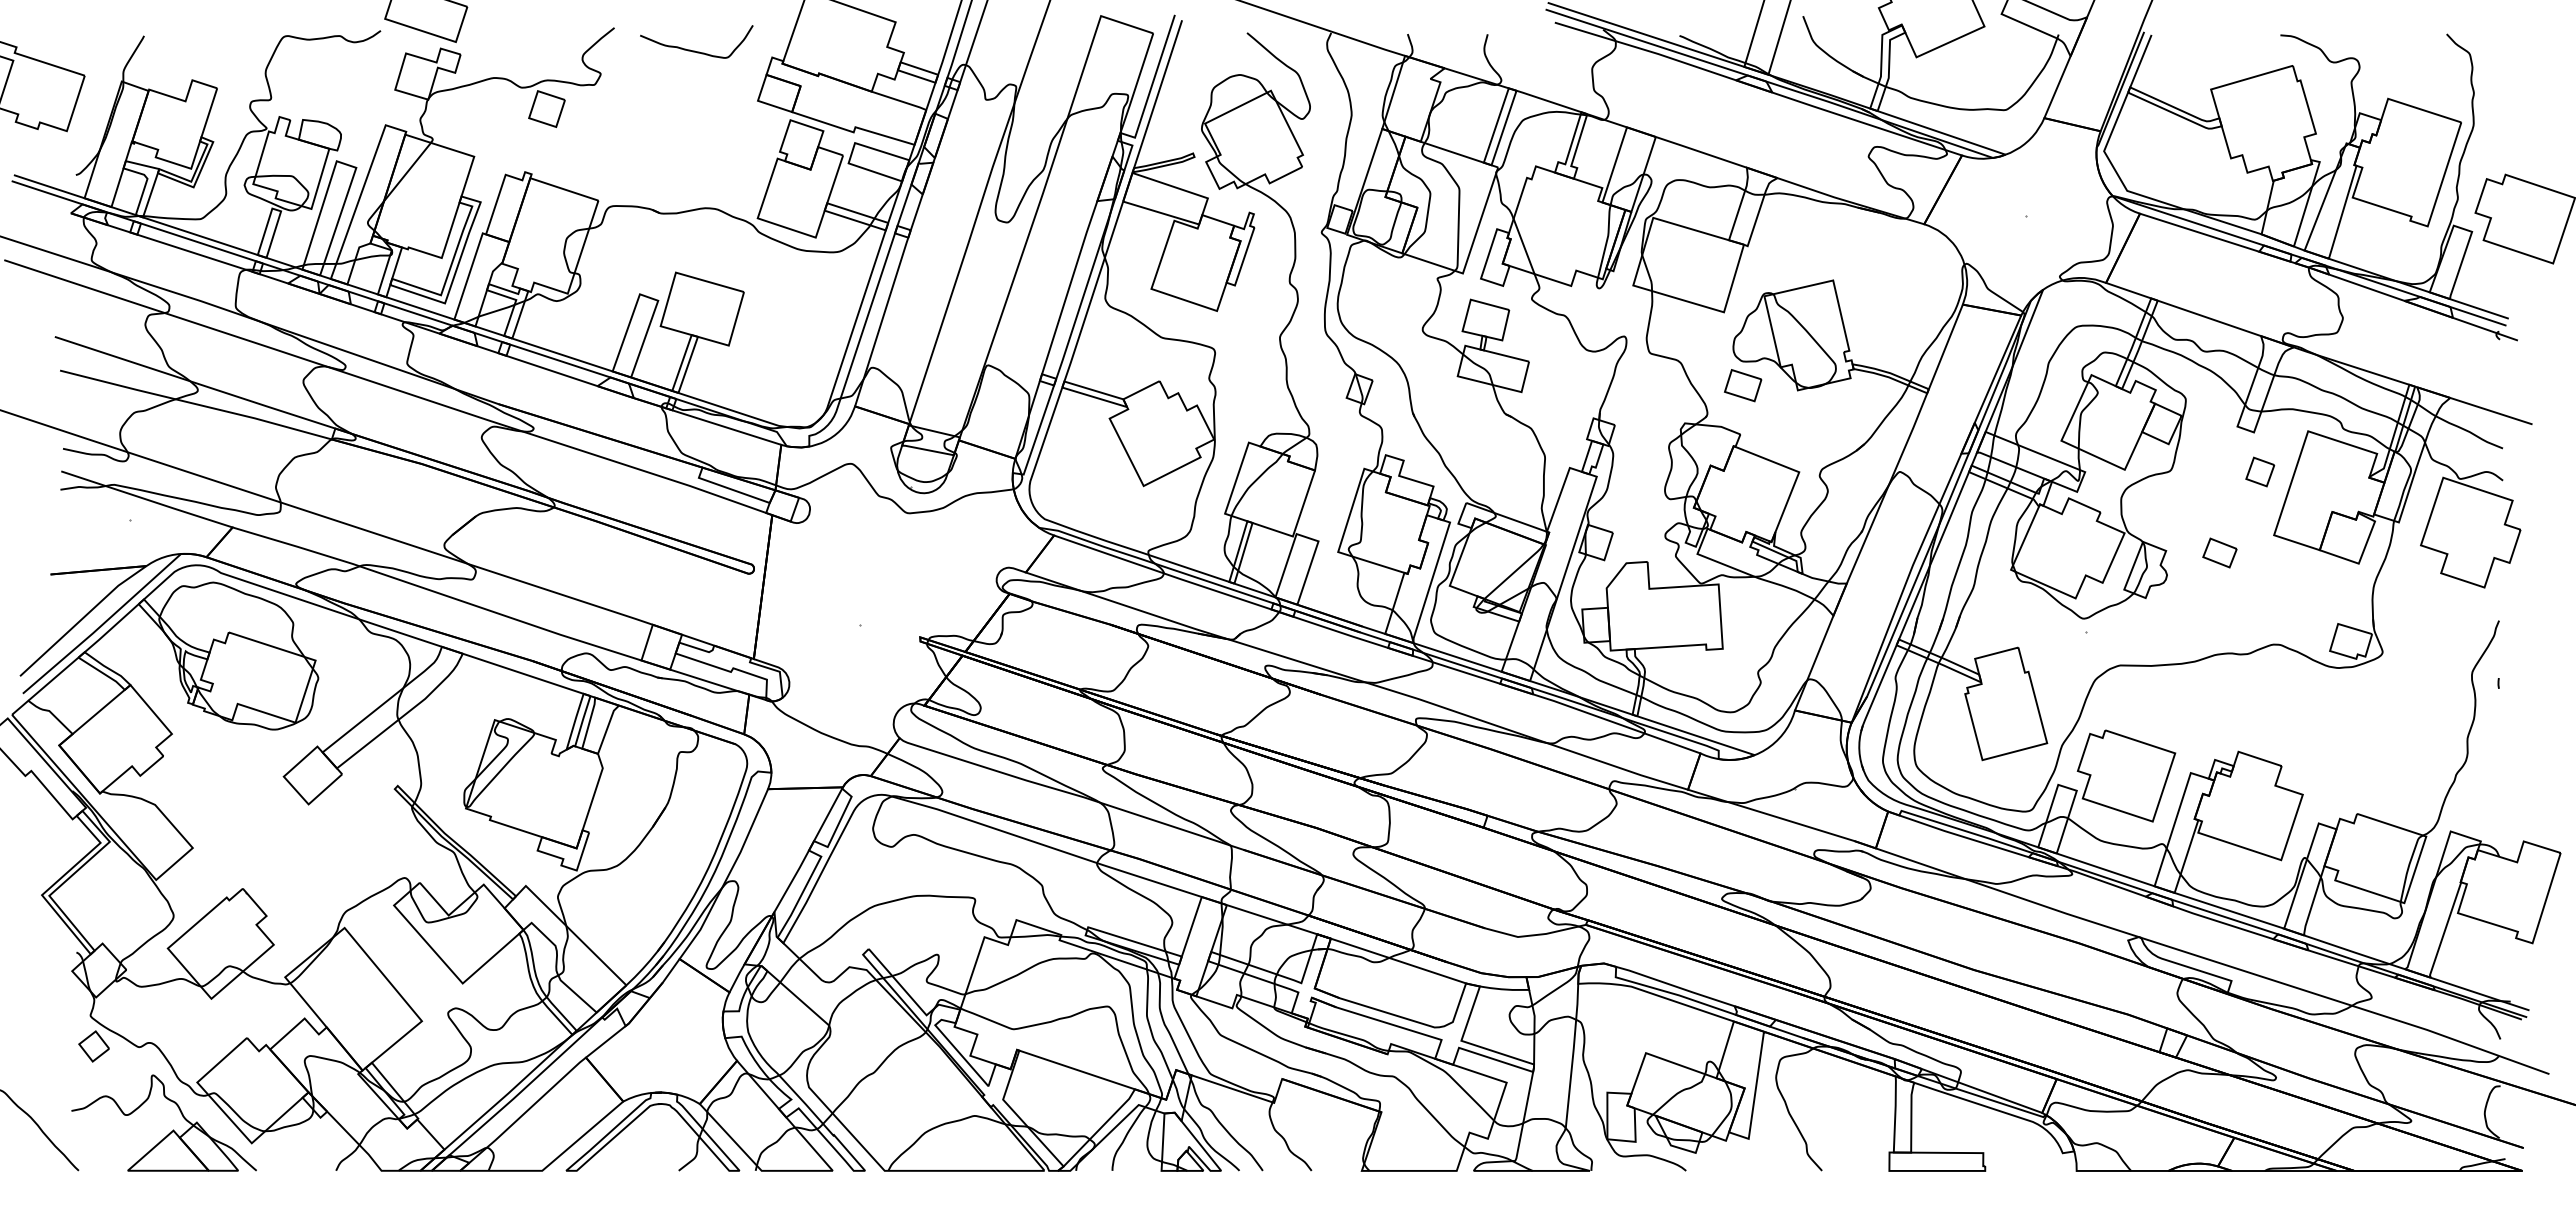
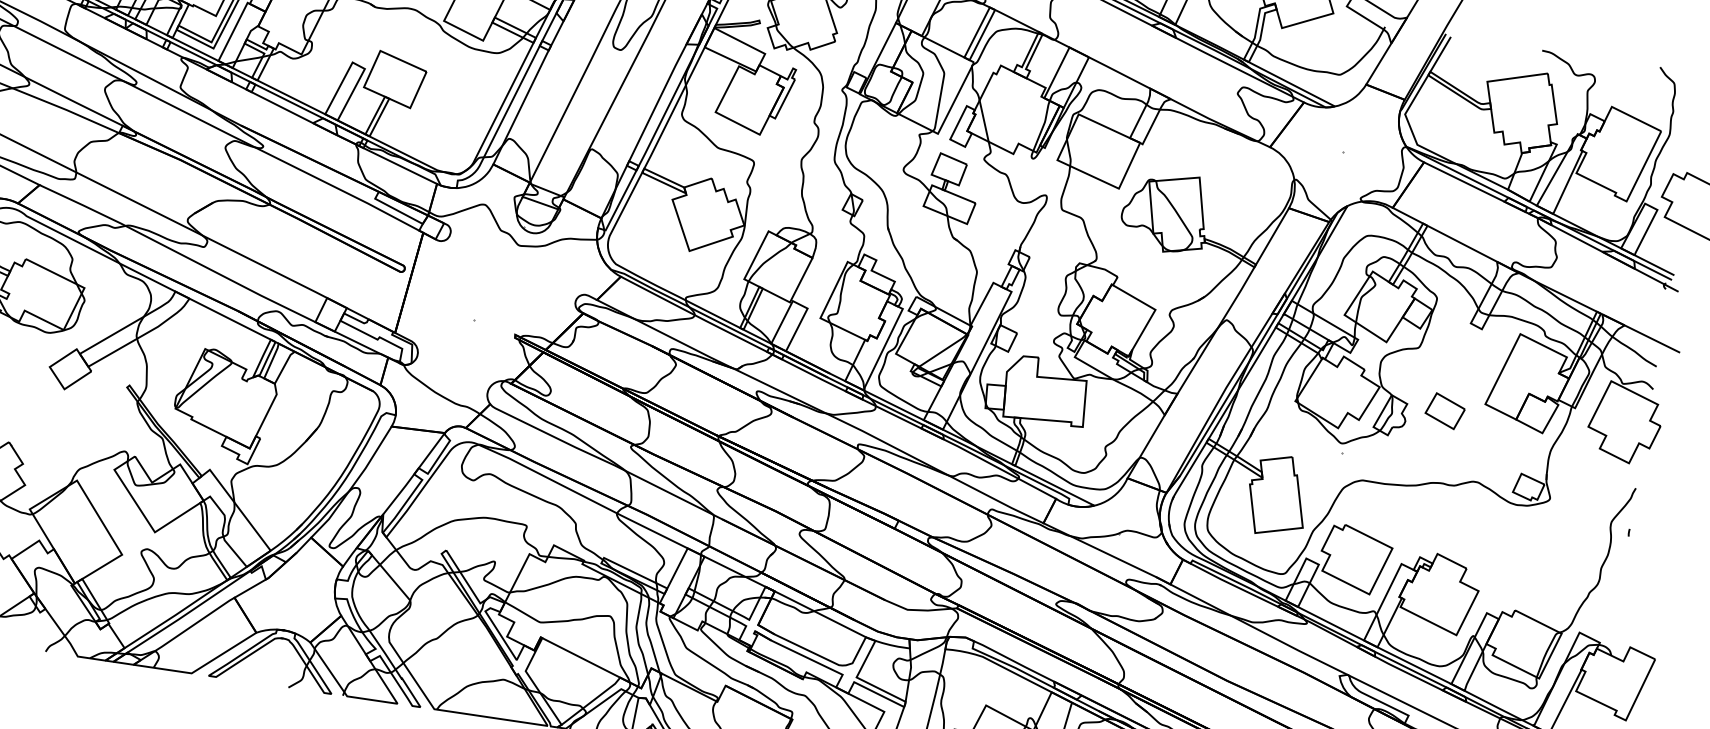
part: (1743, 385) -> (1125, 242), removed
part: (2260, 471) -> (1482, 357), removed
part: (2219, 552) -> (1444, 410), size x1.6

